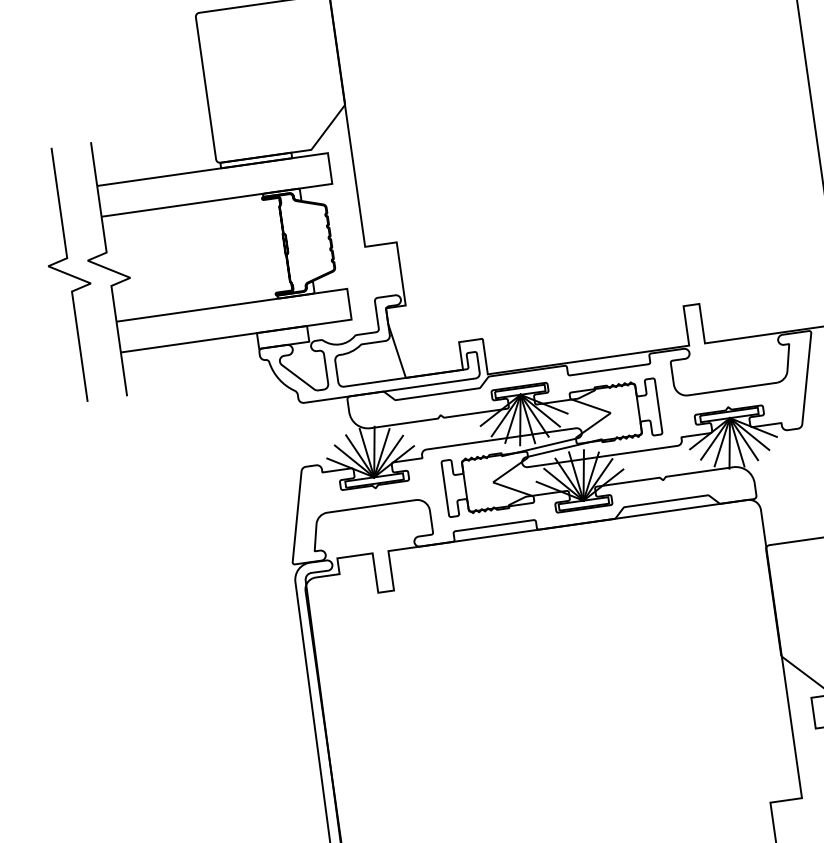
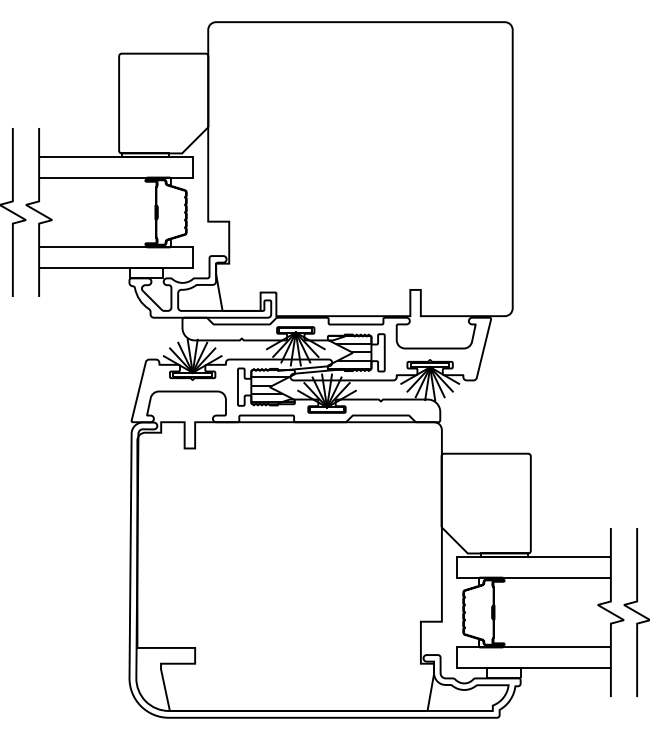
hatch: (605, 413) -> (349, 352), added
hatch: (497, 485) -> (272, 389), added

